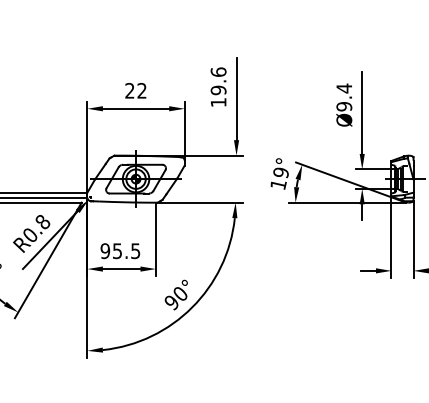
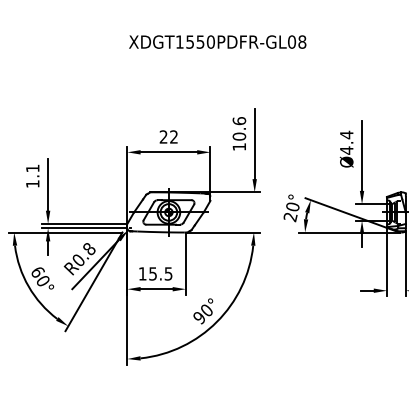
text: (218, 90) -> (239, 136), 19.6 -> 10.6
text: (344, 106) -> (346, 150), Ø9.4 -> Ø4.4
text: (279, 179) -> (291, 212), 19° -> 20°
text: (105, 250) -> (142, 273), 95.5 -> 15.5

